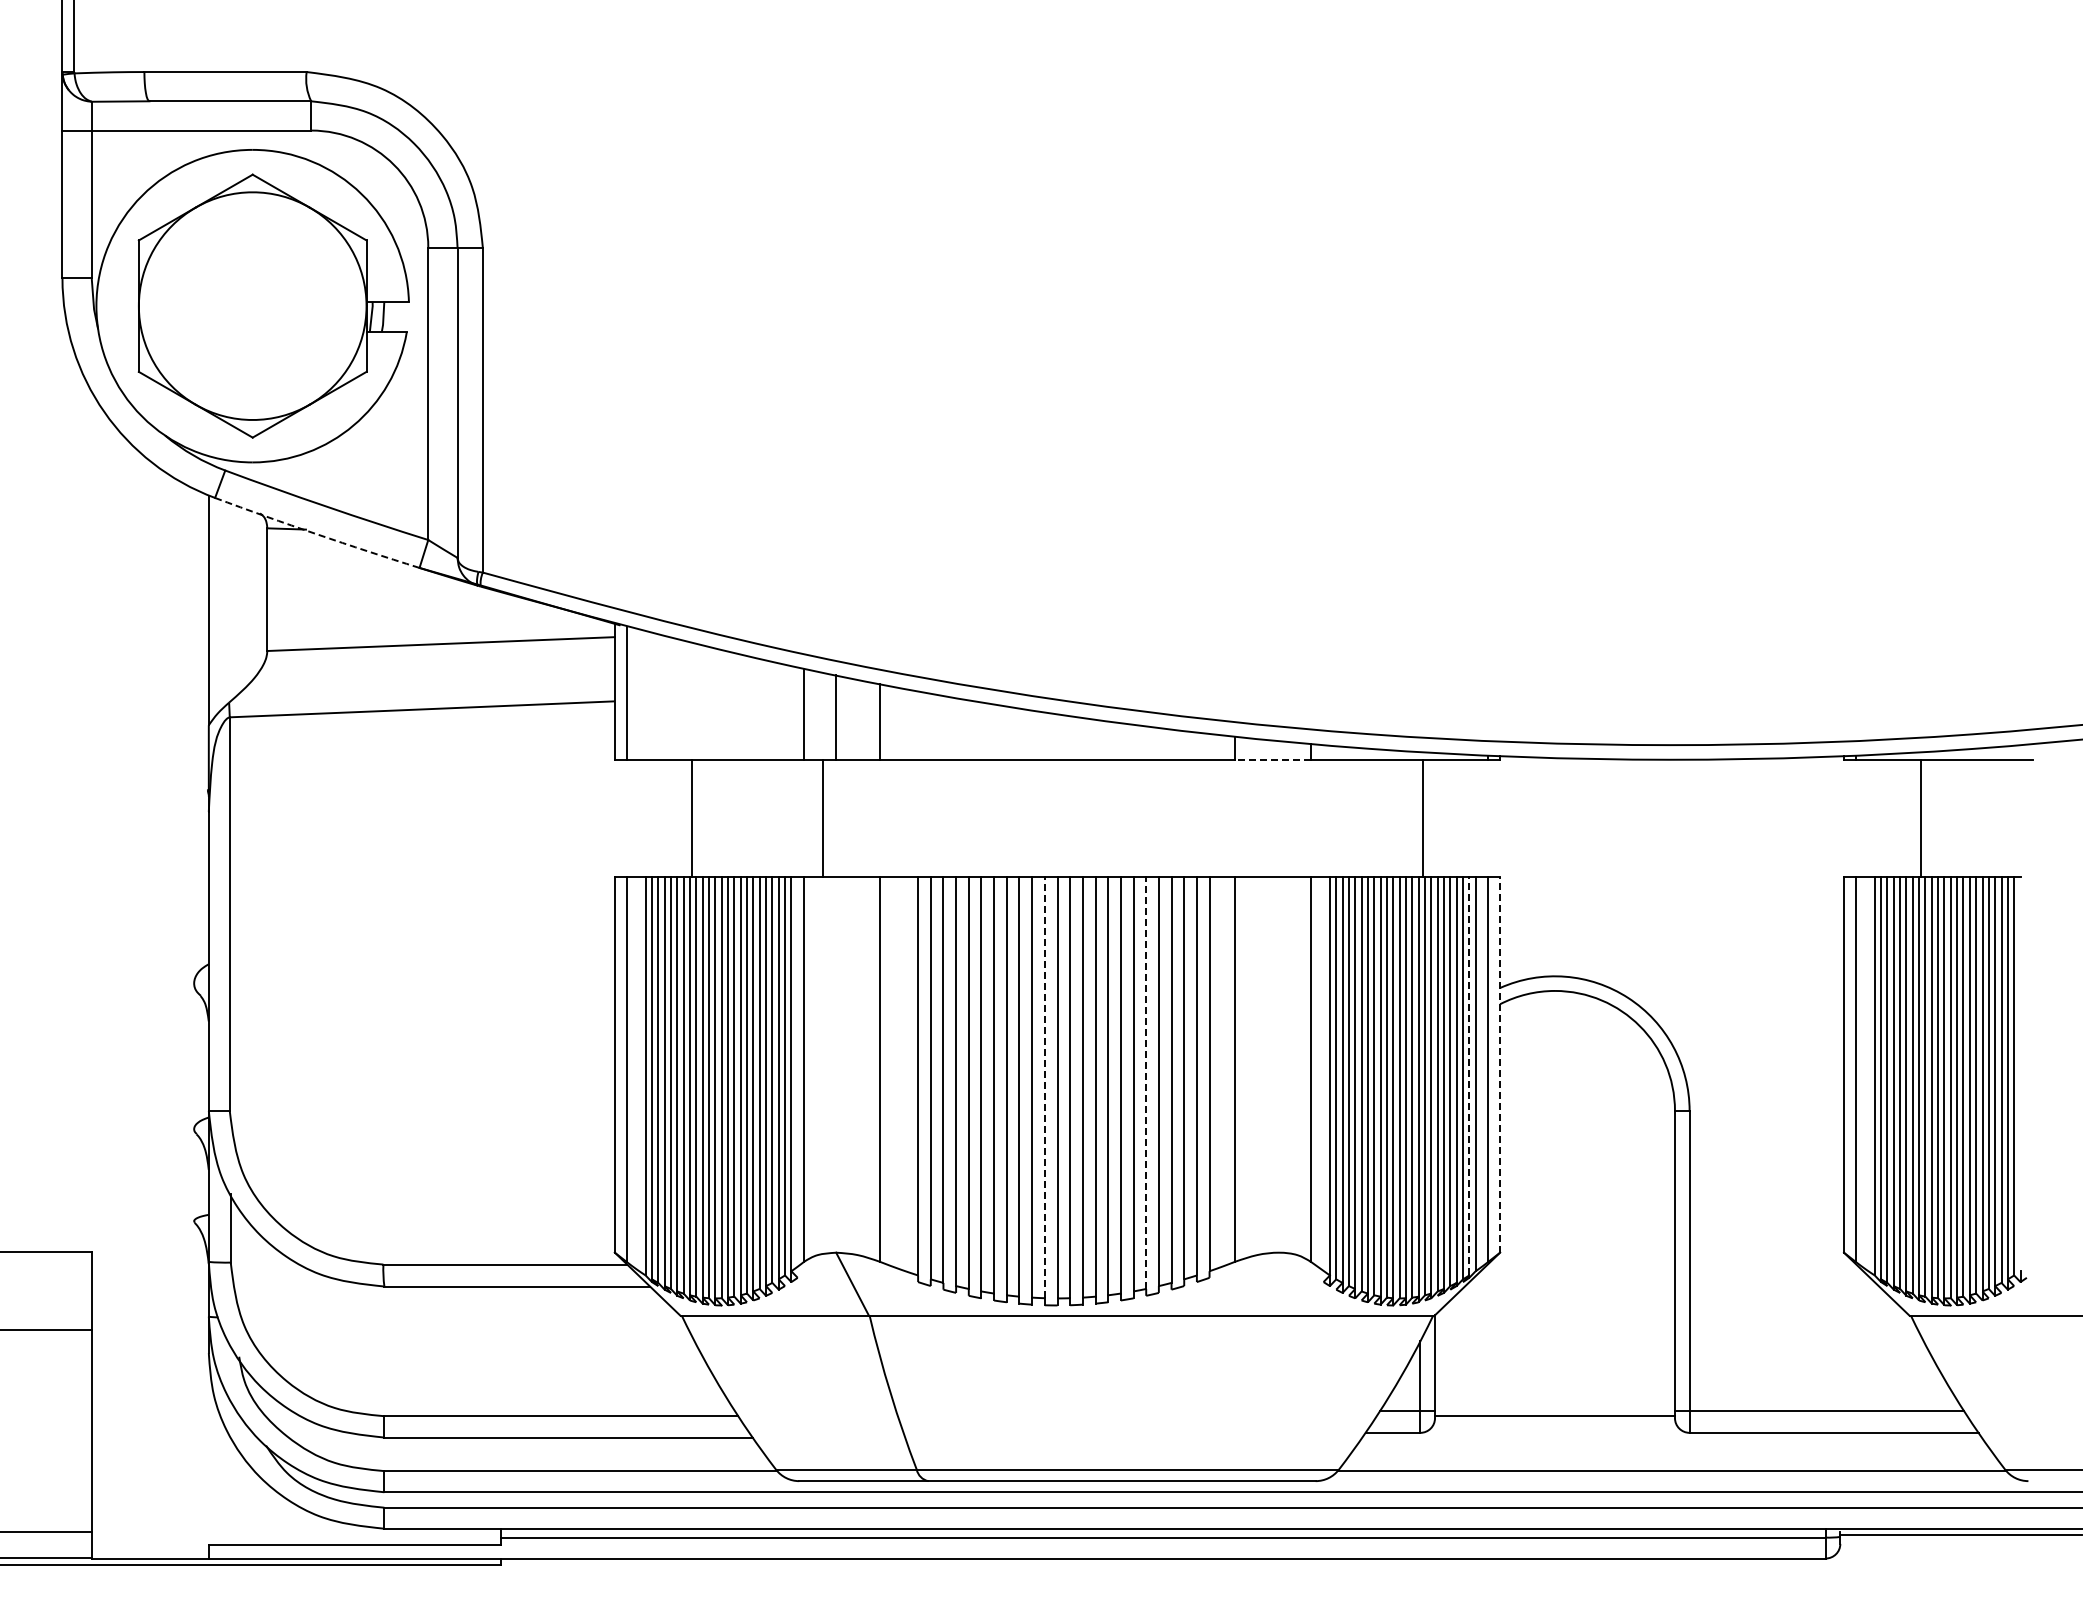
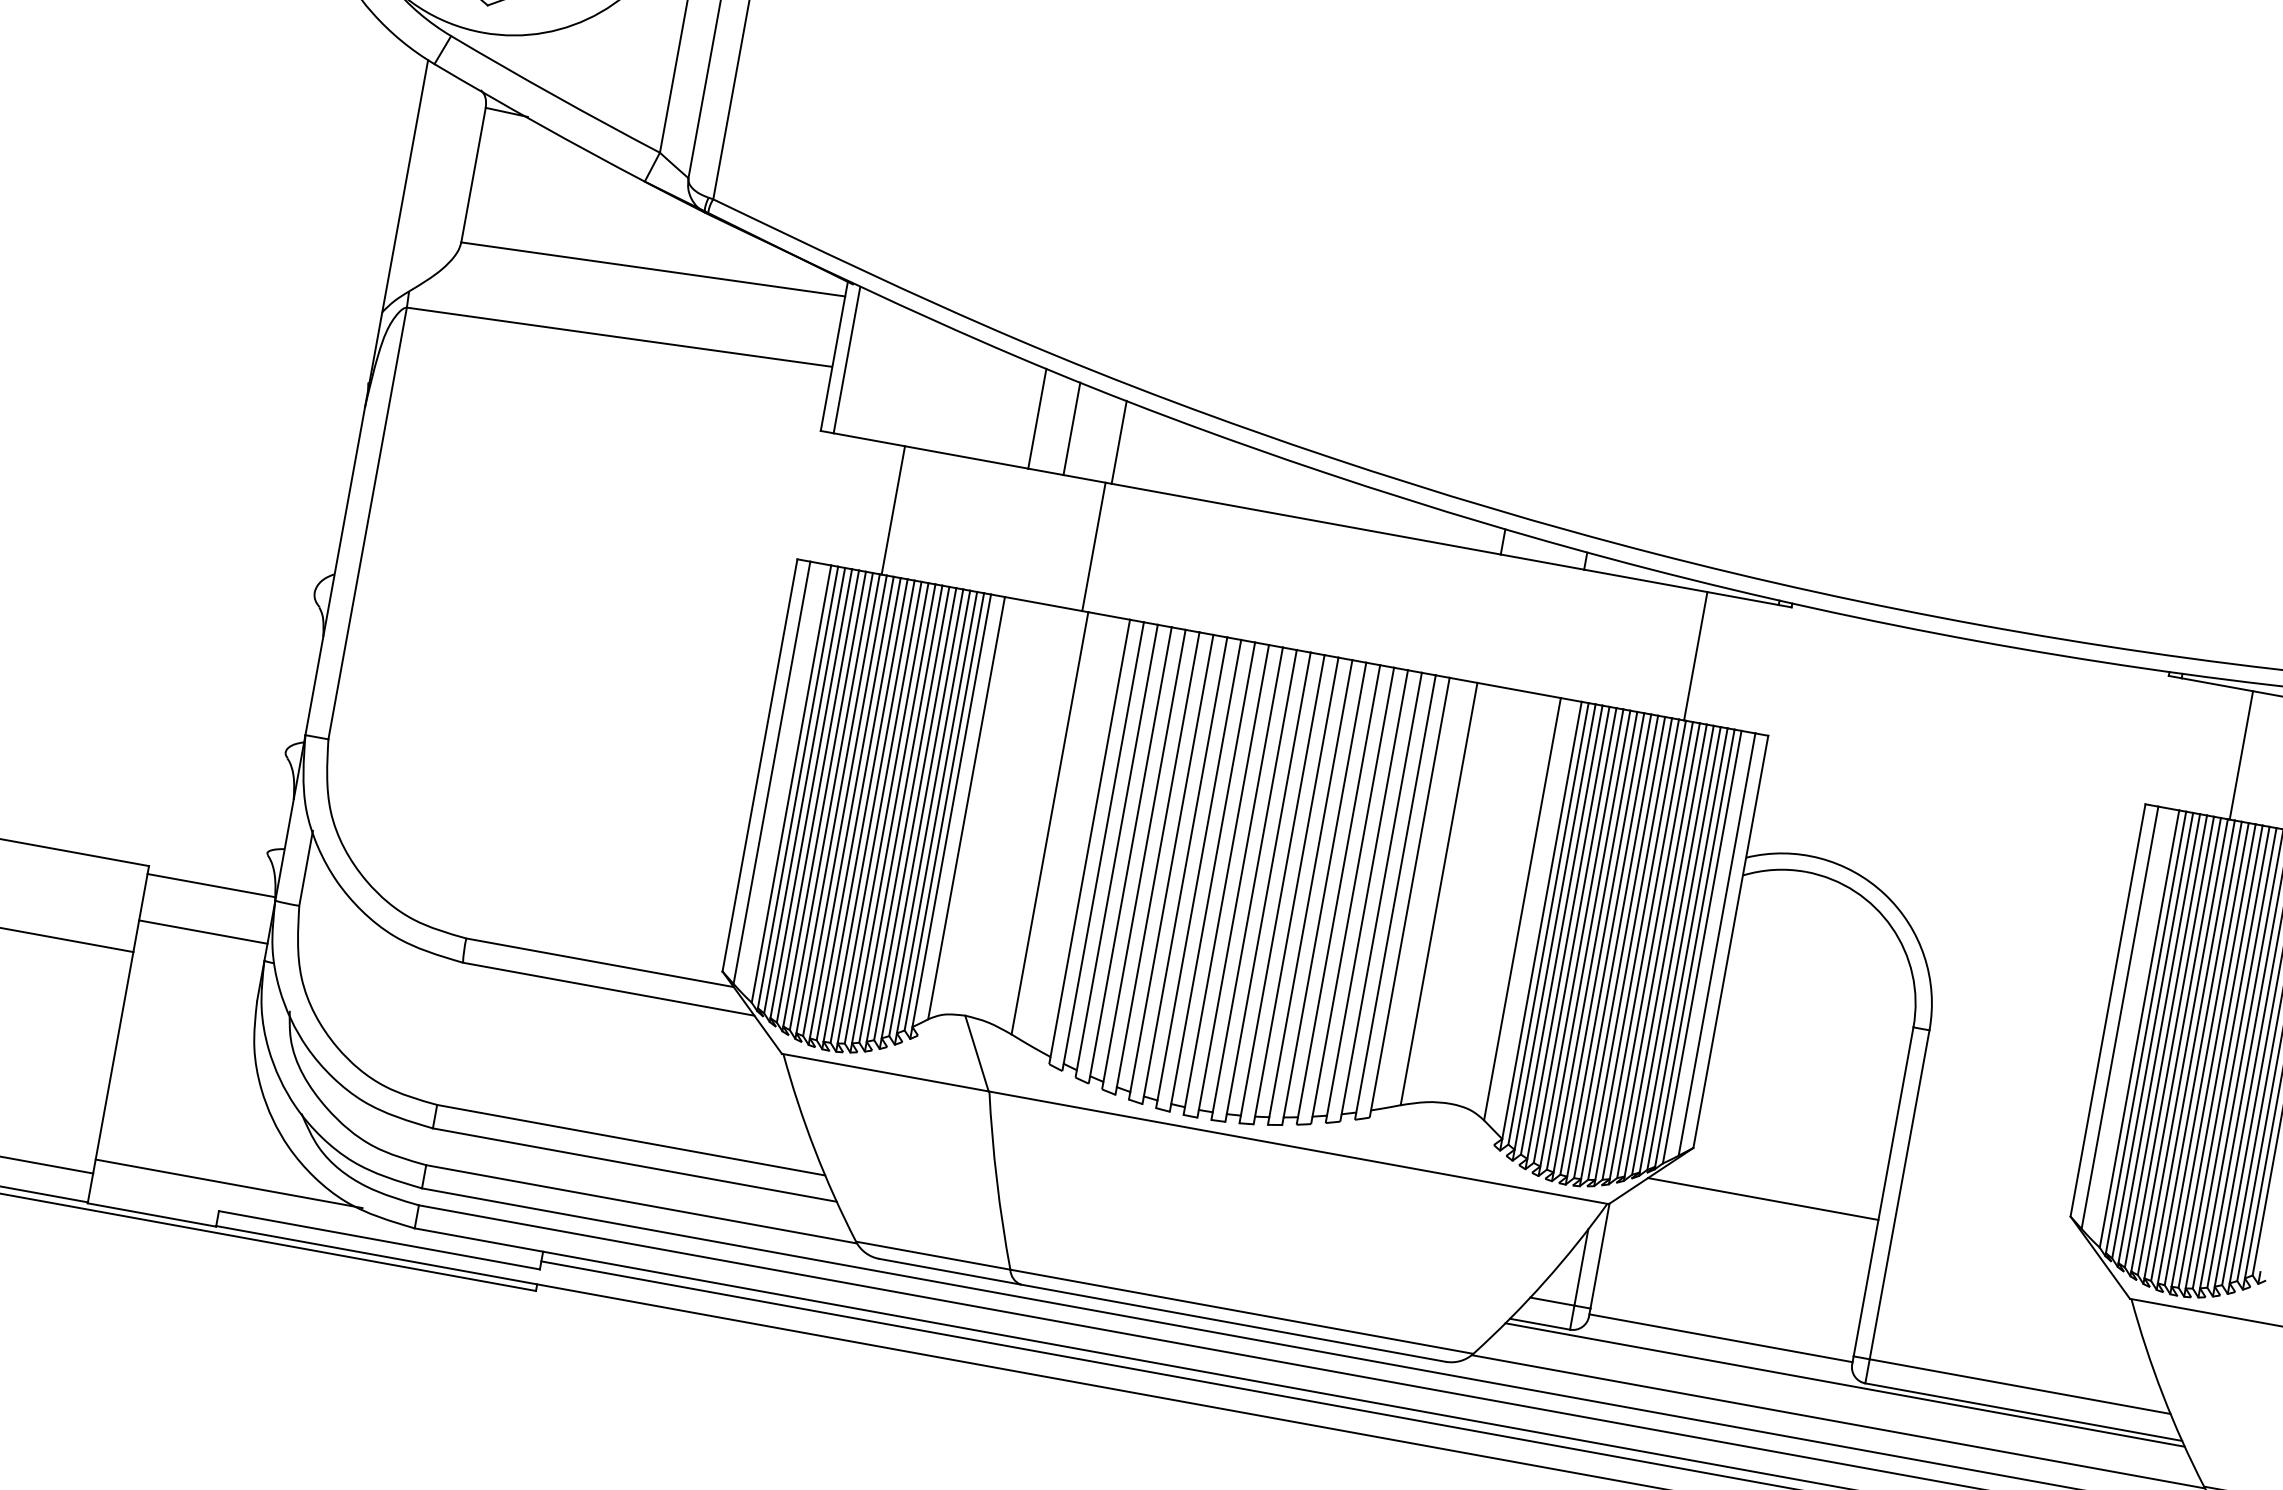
arc: (316, 534) -> (538, 124), dashed -> solid
line: (1272, 759) -> (1542, 561), dashed -> solid
line: (822, 817) -> (1094, 546), moved
line: (1500, 1064) -> (1731, 941), dashed -> solid
line: (1469, 1075) -> (1695, 947), dashed -> solid
line: (1146, 1082) -> (1339, 890), dashed -> solid
line: (1044, 1087) -> (1226, 876), dashed -> solid
line: (149, 1258) -> (210, 885), added
line: (1569, 1286) -> (1762, 1198), added
line: (149, 1301) -> (202, 932), added
line: (1671, 1437) -> (1844, 1384), added
line: (213, 1519) -> (229, 1184), added

